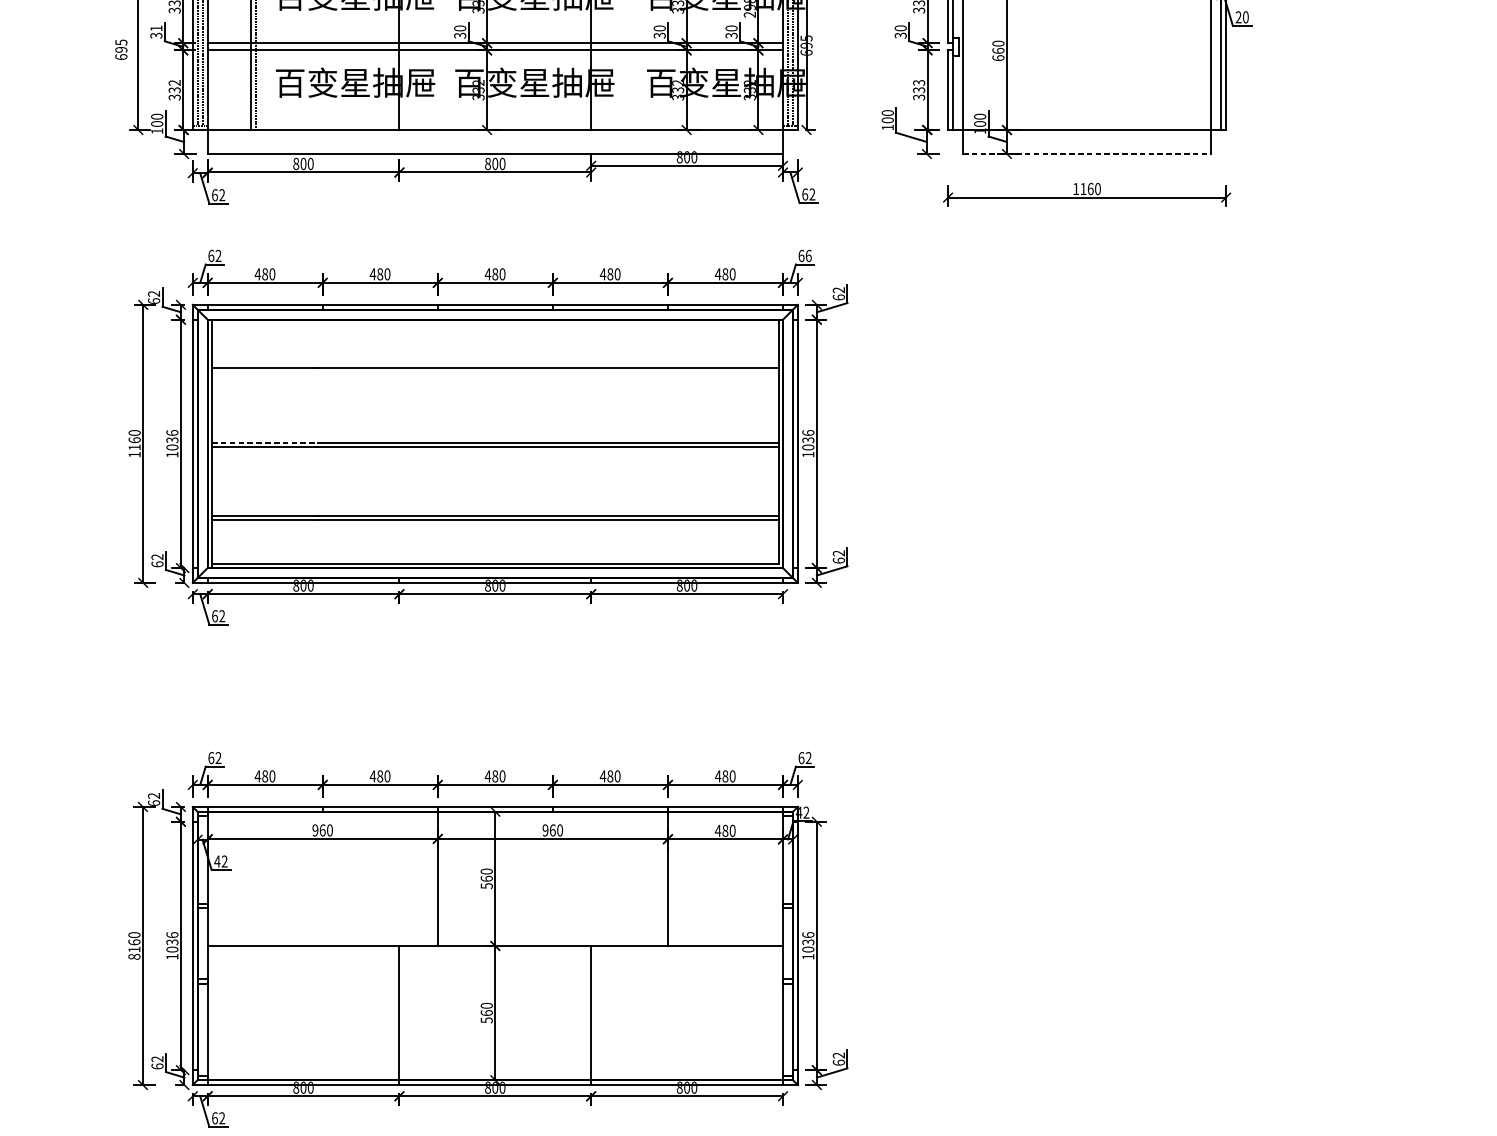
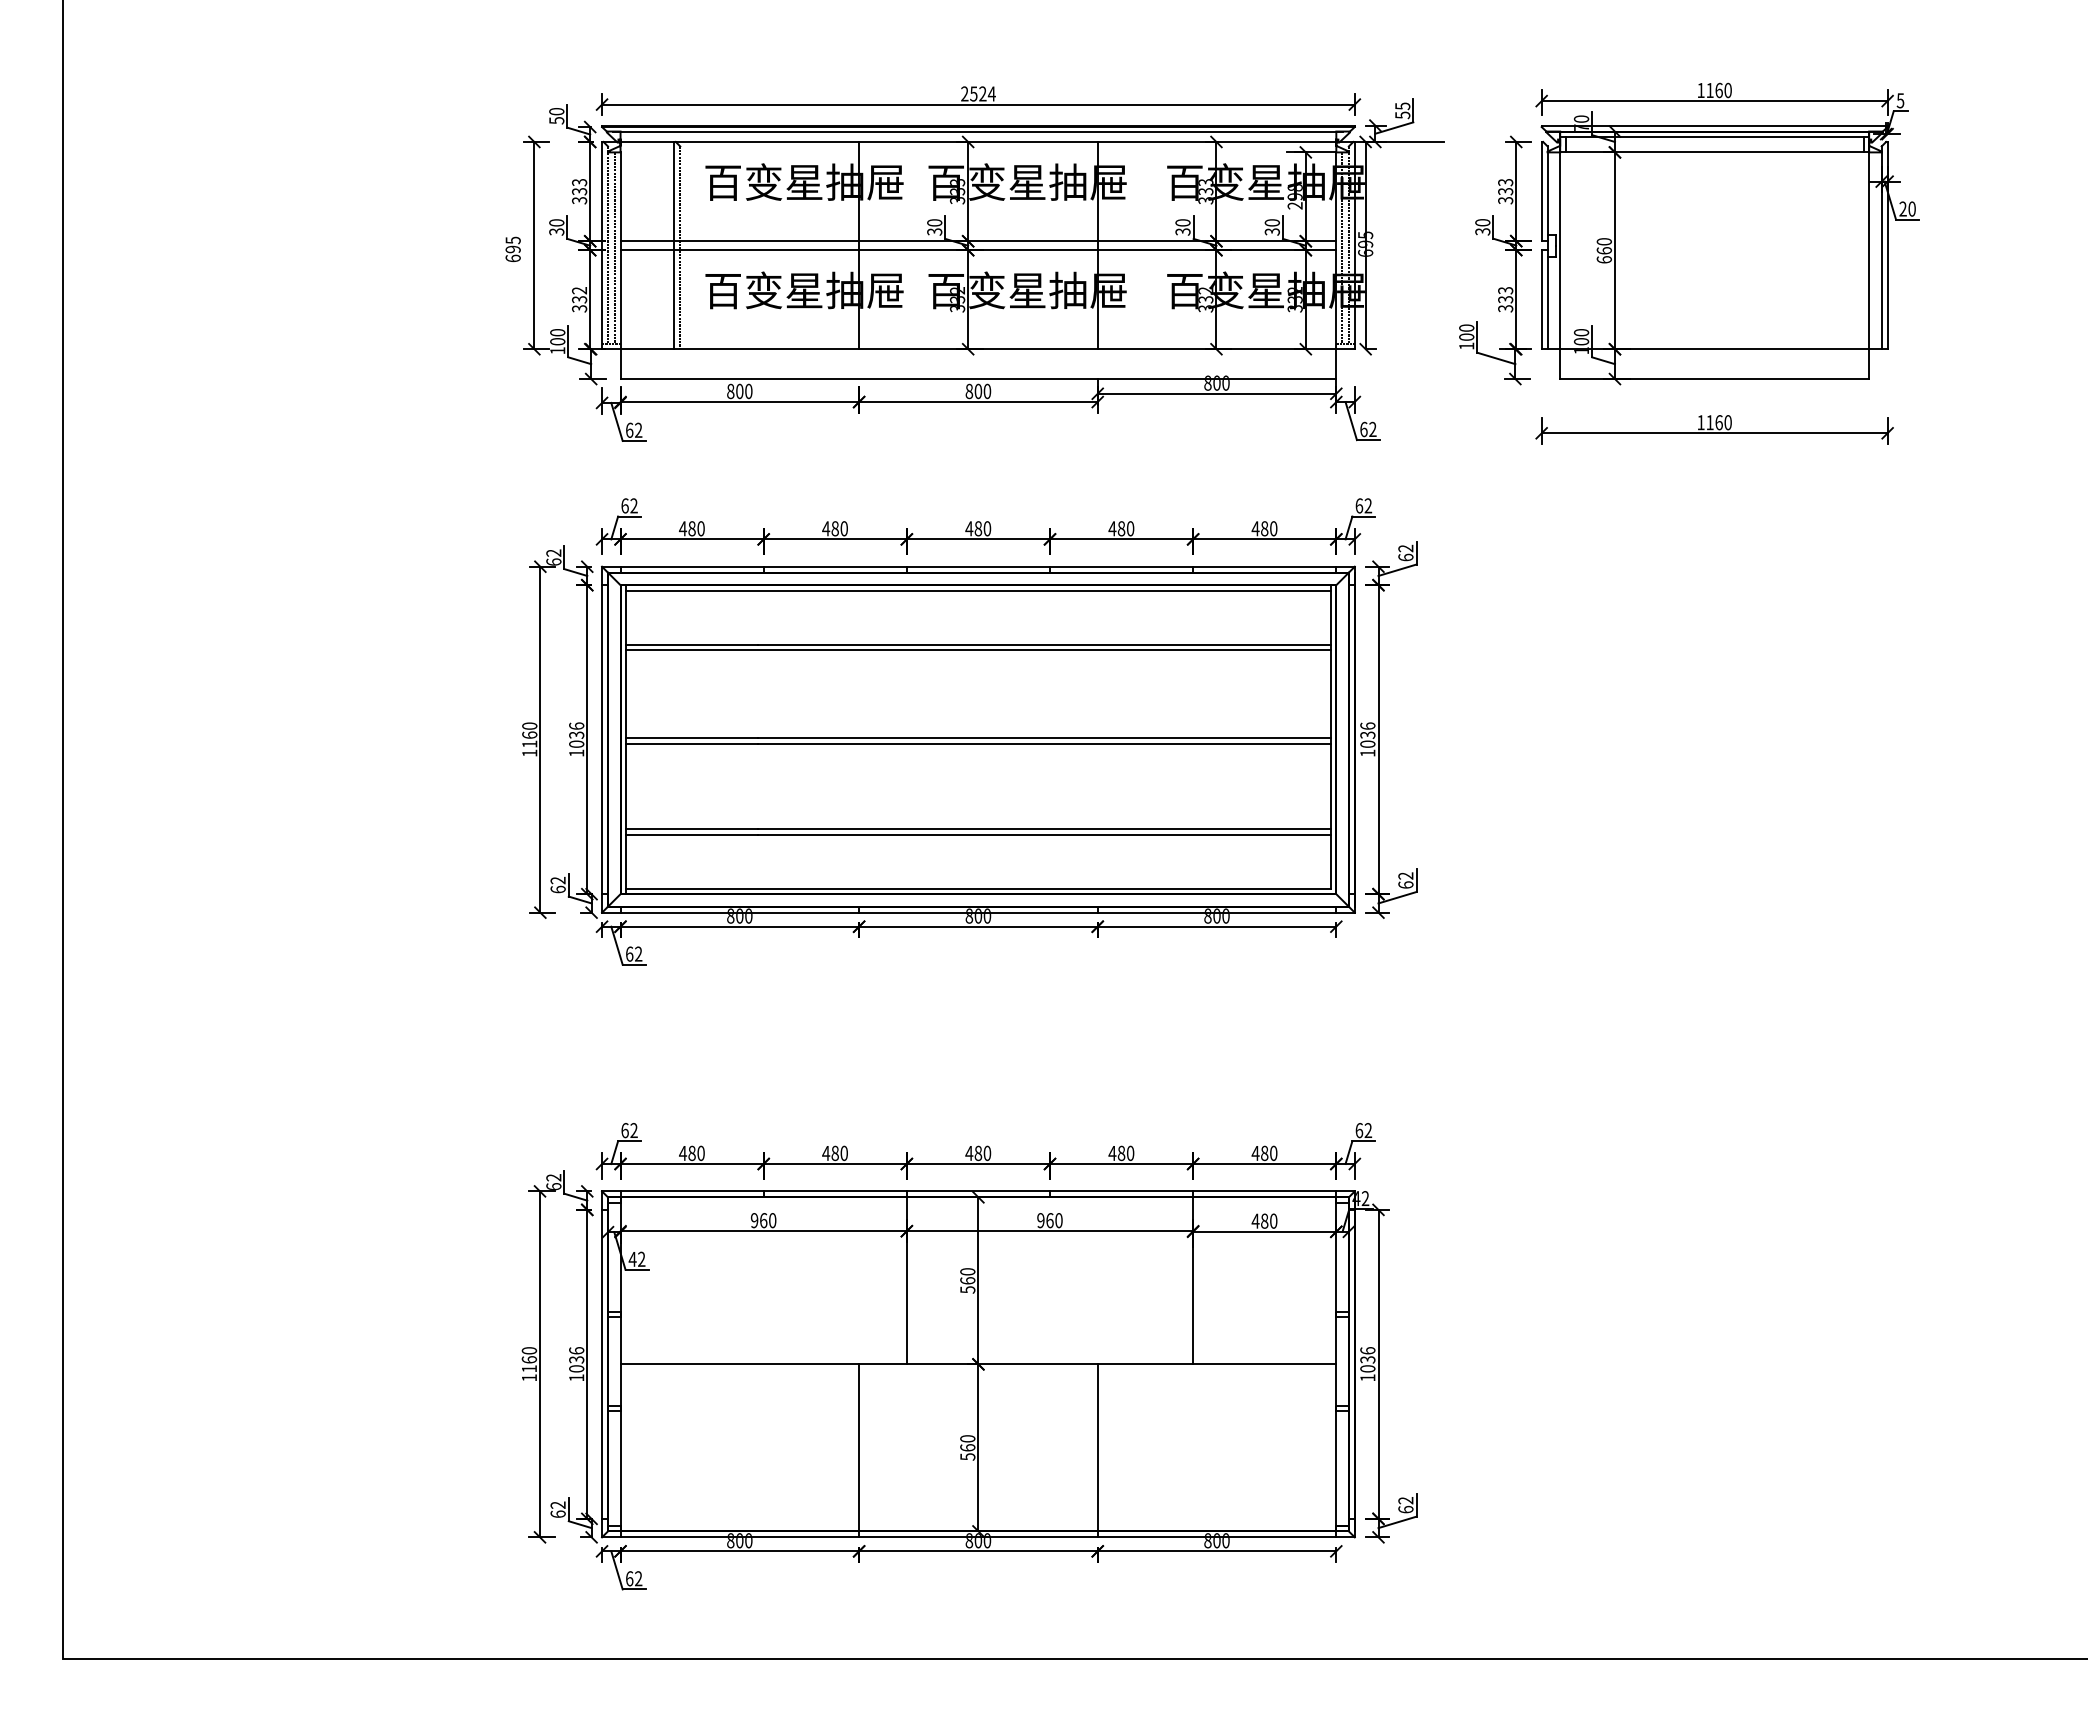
text: (156, 28) -> (556, 222), 31 -> 30
line: (1087, 154) -> (1715, 379), dashed -> solid
text: (808, 255) -> (1368, 505), 66 -> 62
line: (494, 323) -> (977, 590), added
line: (494, 372) -> (977, 650), added
line: (265, 442) -> (692, 738), dashed -> solid
text: (134, 956) -> (529, 1377), 8160 -> 1160

